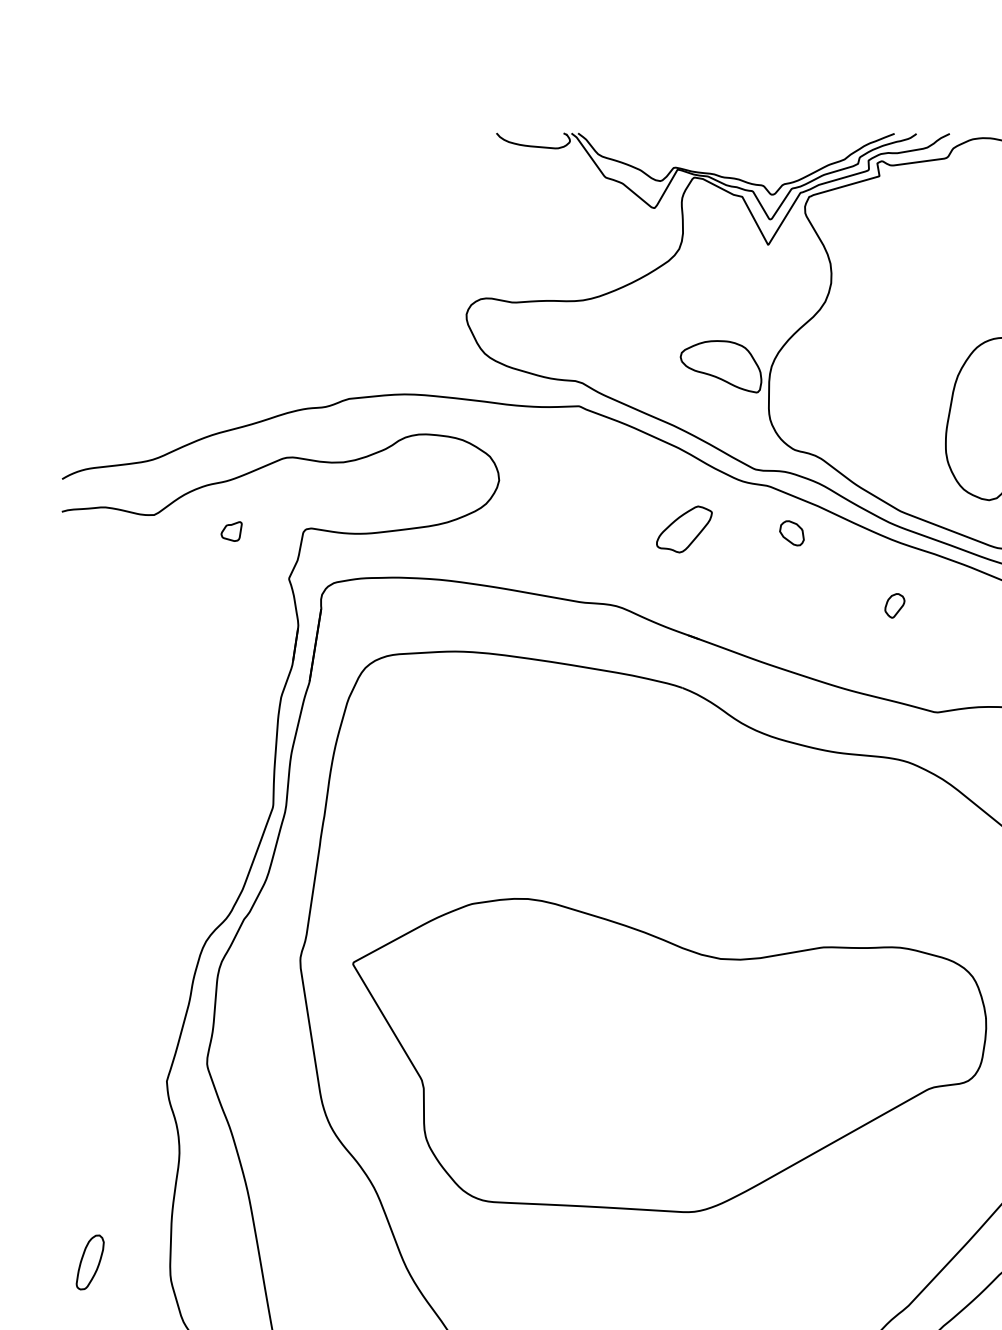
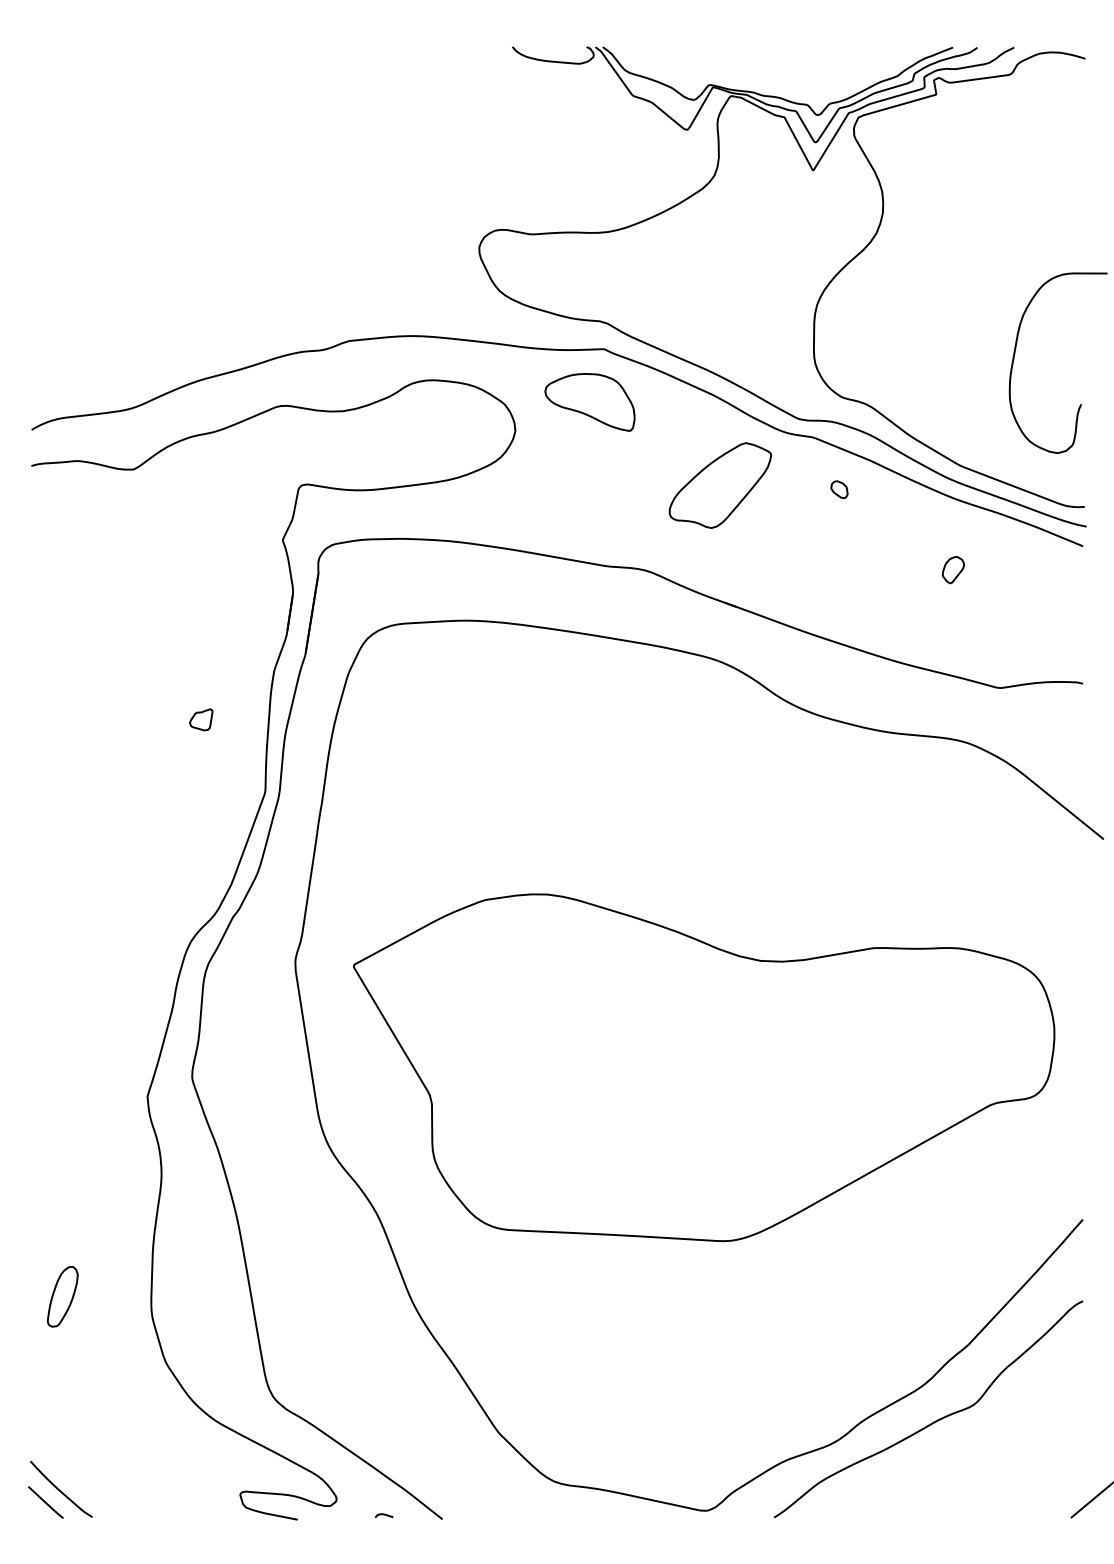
part: (720, 366) -> (589, 402), moved
part: (684, 529) -> (720, 485), size x1.67
part: (231, 531) -> (201, 719), moved
part: (791, 533) -> (839, 489), size x0.62

